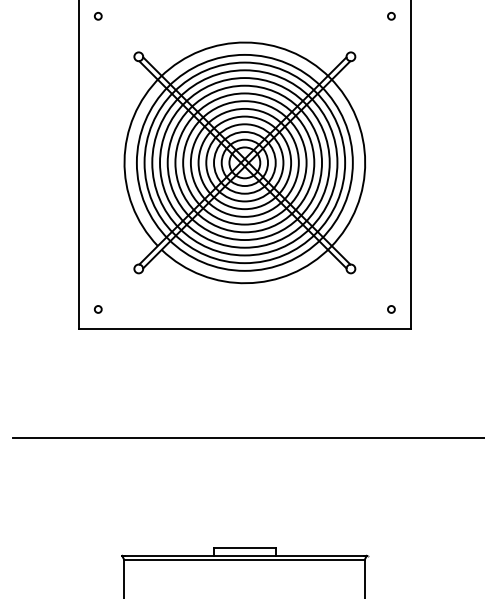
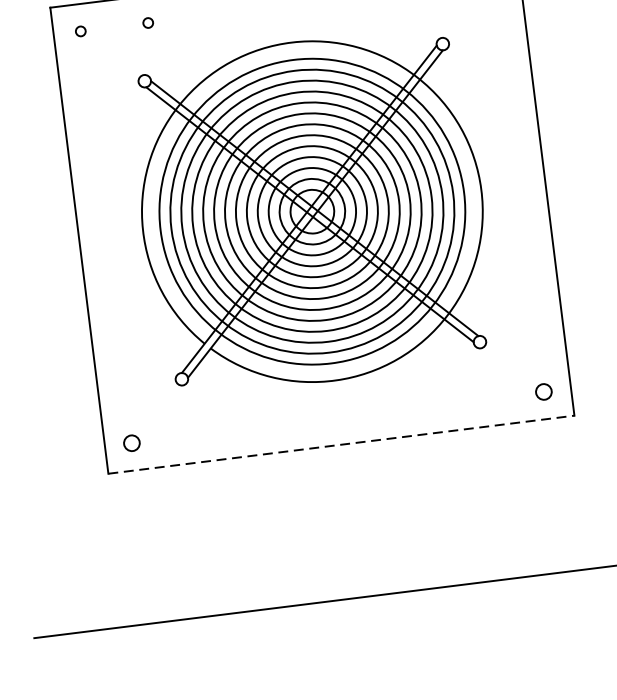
circle: (146, 16) -> (148, 23), added
circle: (98, 309) -> (132, 443), size x1.6
circle: (391, 309) -> (544, 392), size x1.6
line: (244, 328) -> (340, 444), solid -> dashed

